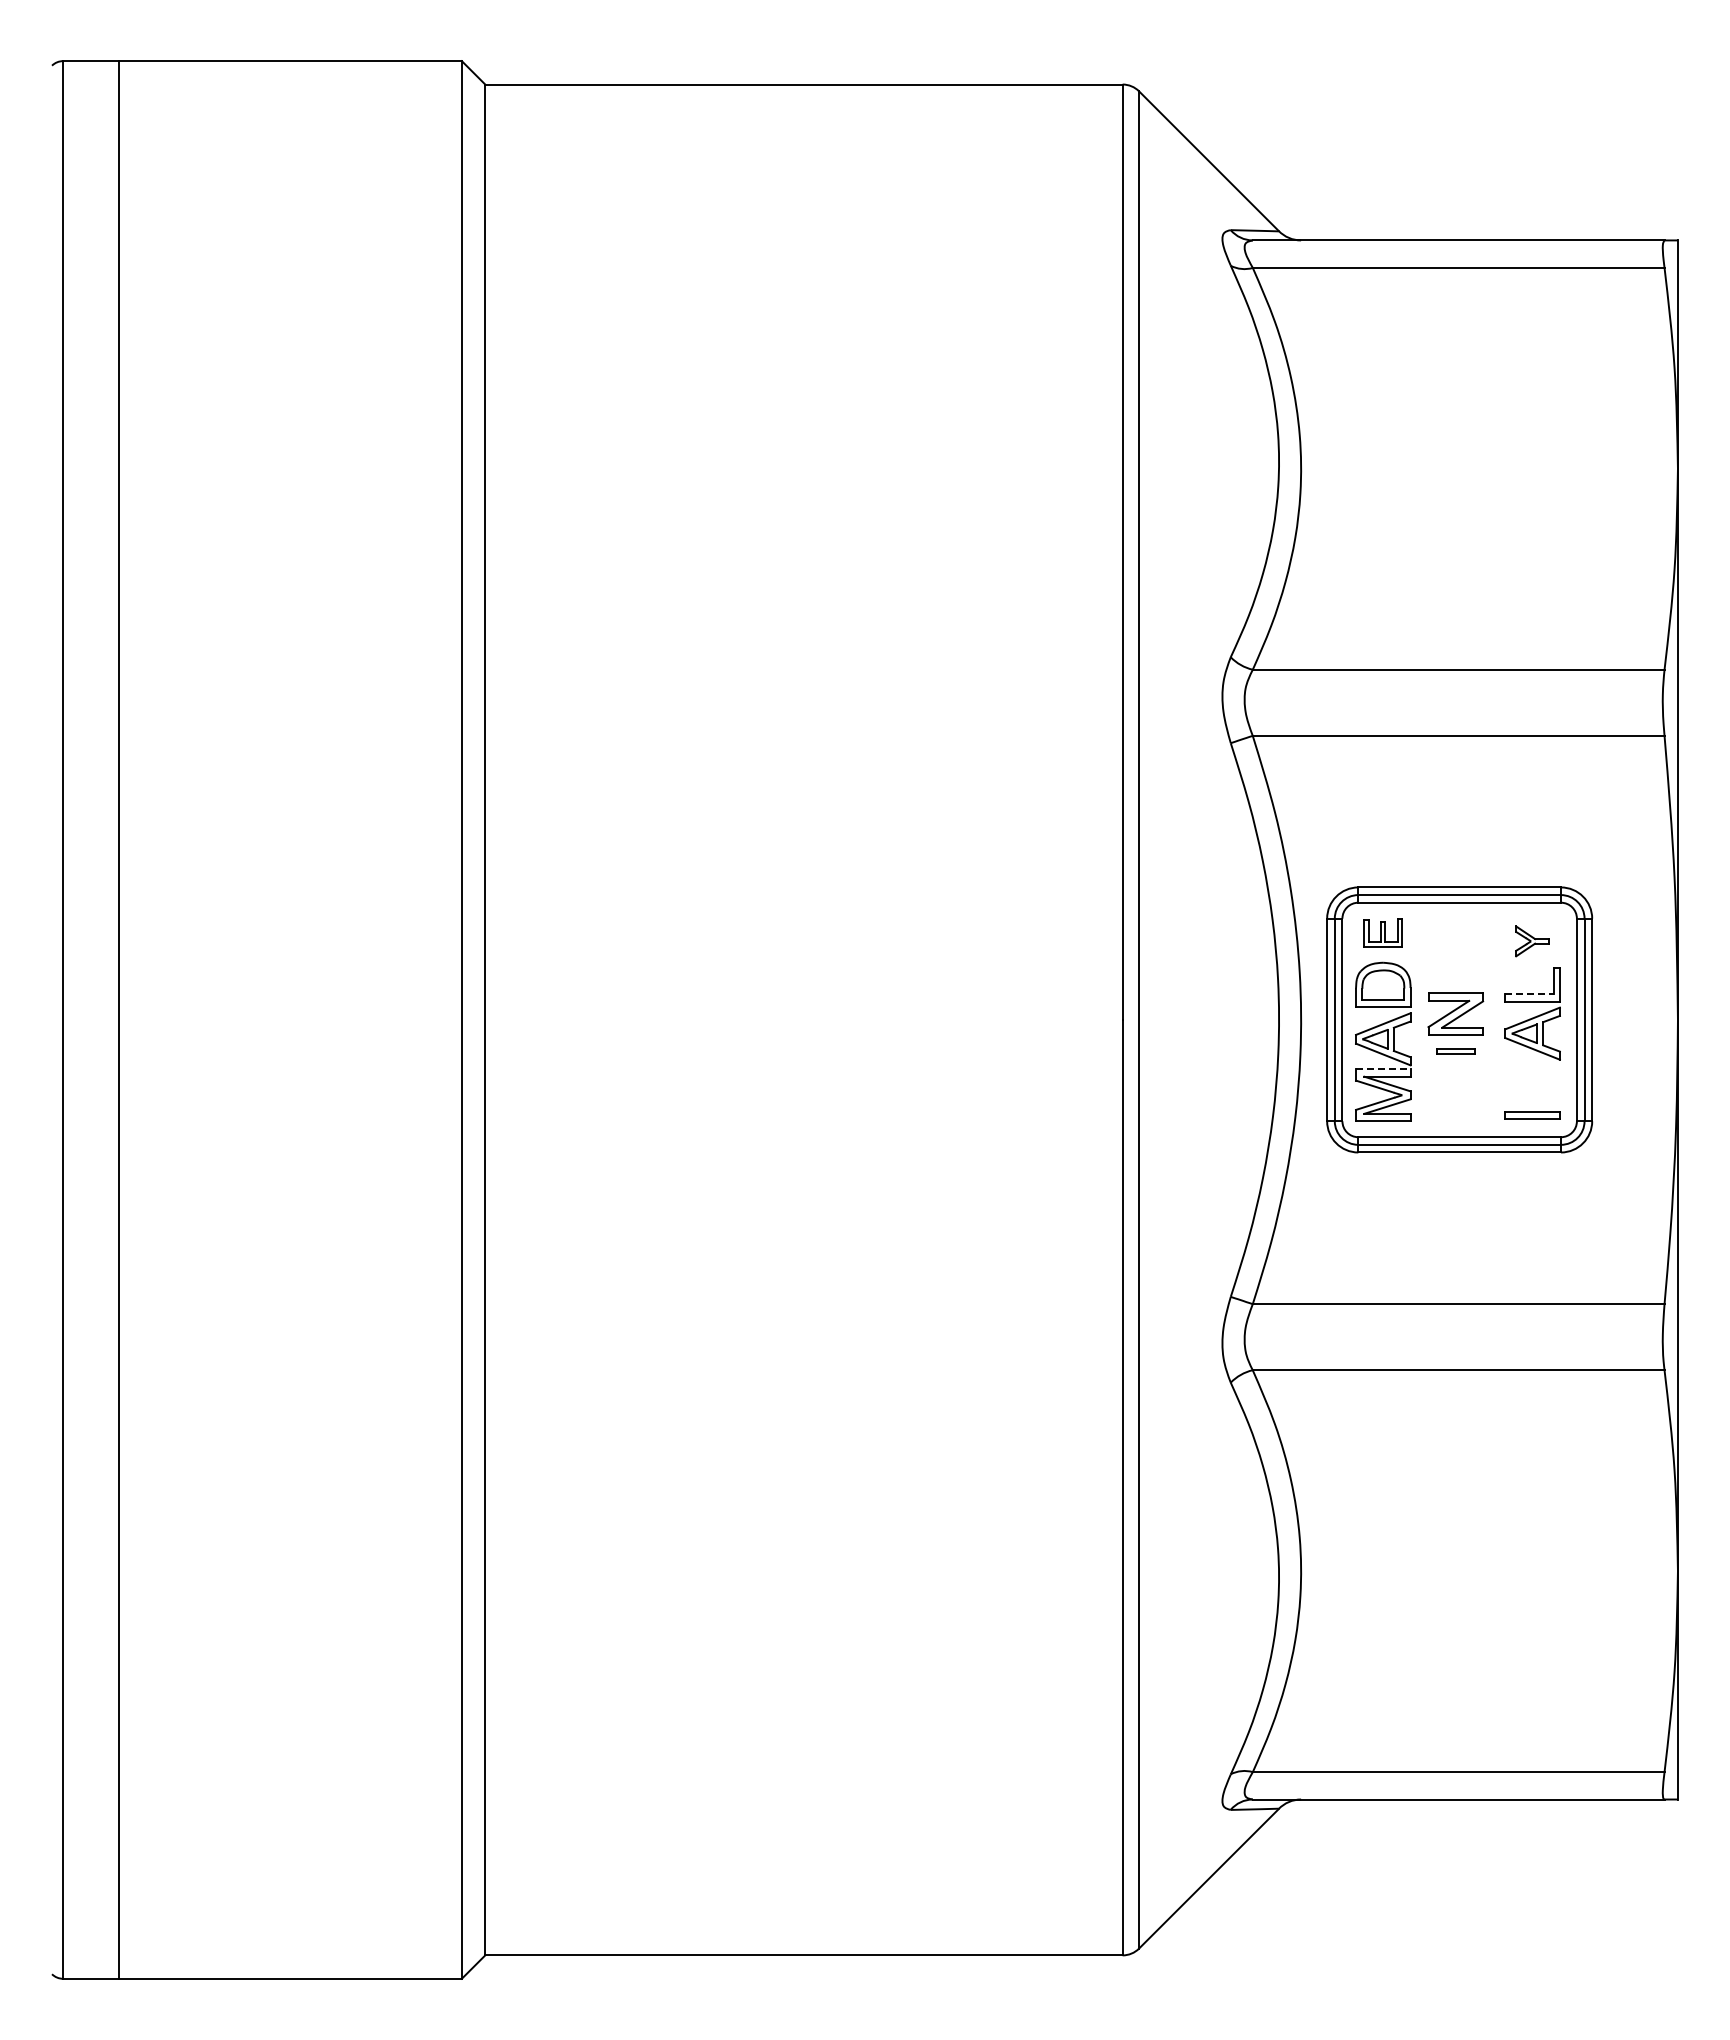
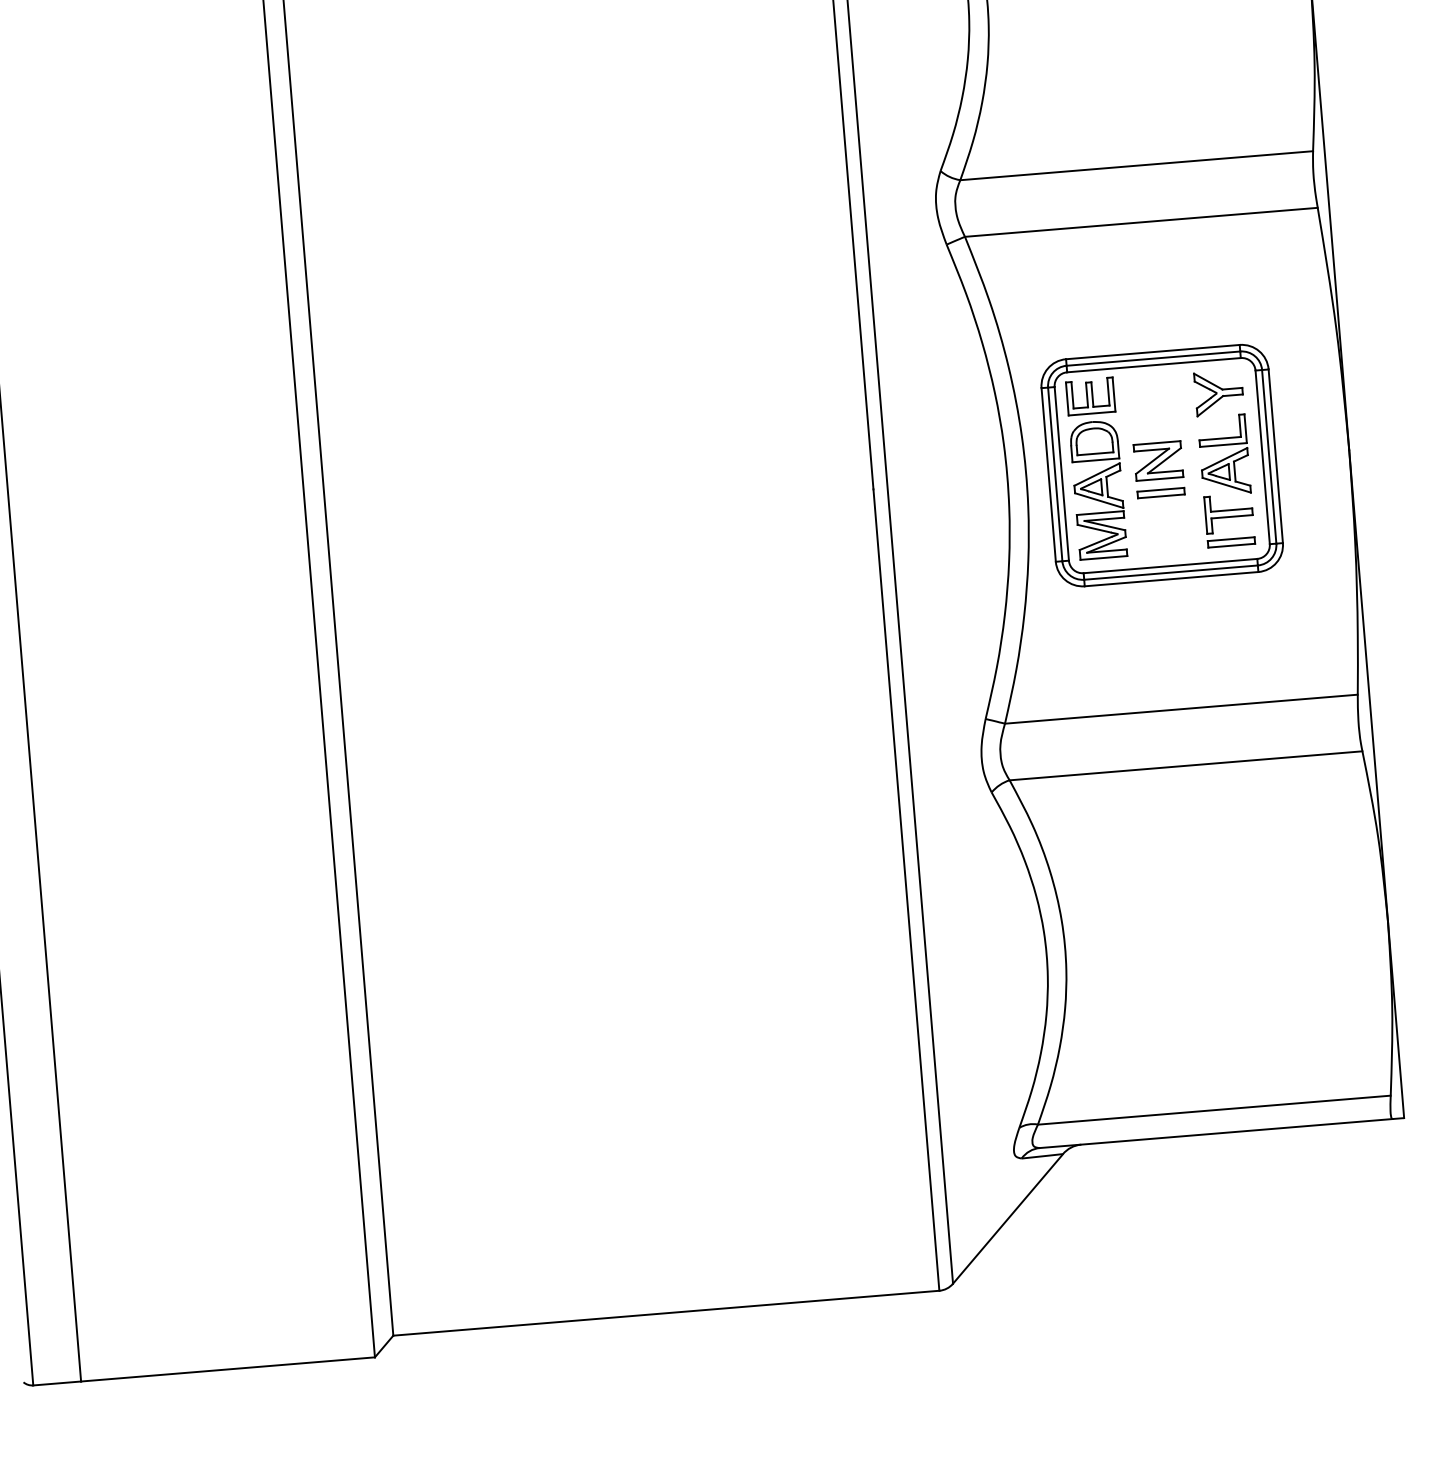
part: (1383, 932) -> (1090, 396), size x1.43
part: (1532, 941) -> (1219, 393), size x1.67
line: (1530, 994) -> (1221, 438), dashed -> solid
part: (1455, 1051) -> (1160, 492), size x1.43
line: (1383, 1069) -> (1100, 513), dashed -> solid
part: (1532, 1081) -> (1228, 513), added

